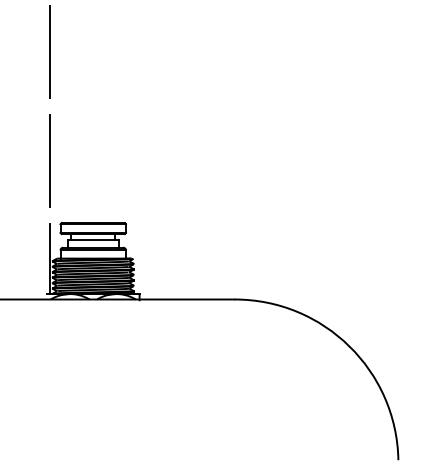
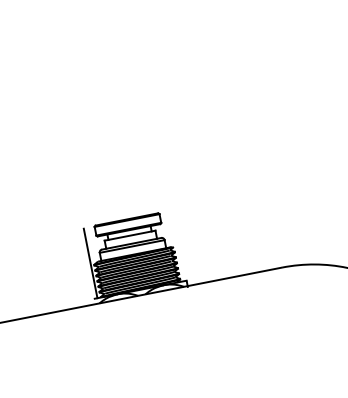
line: (49, 51) -> (50, 57), removed
line: (49, 160) -> (71, 165), removed

